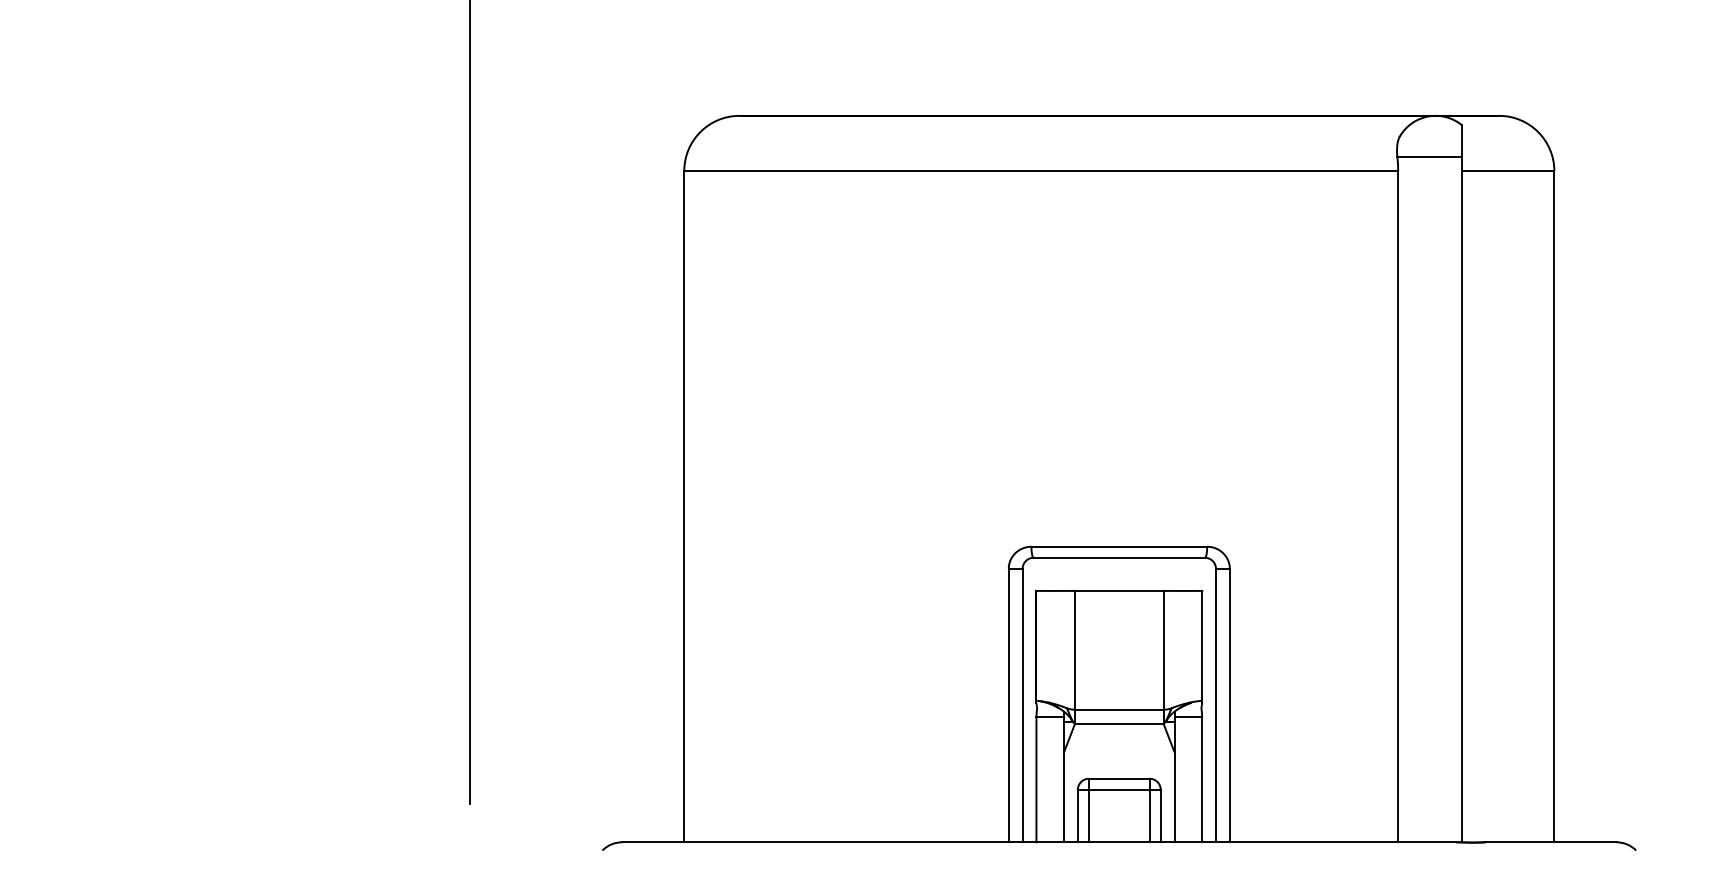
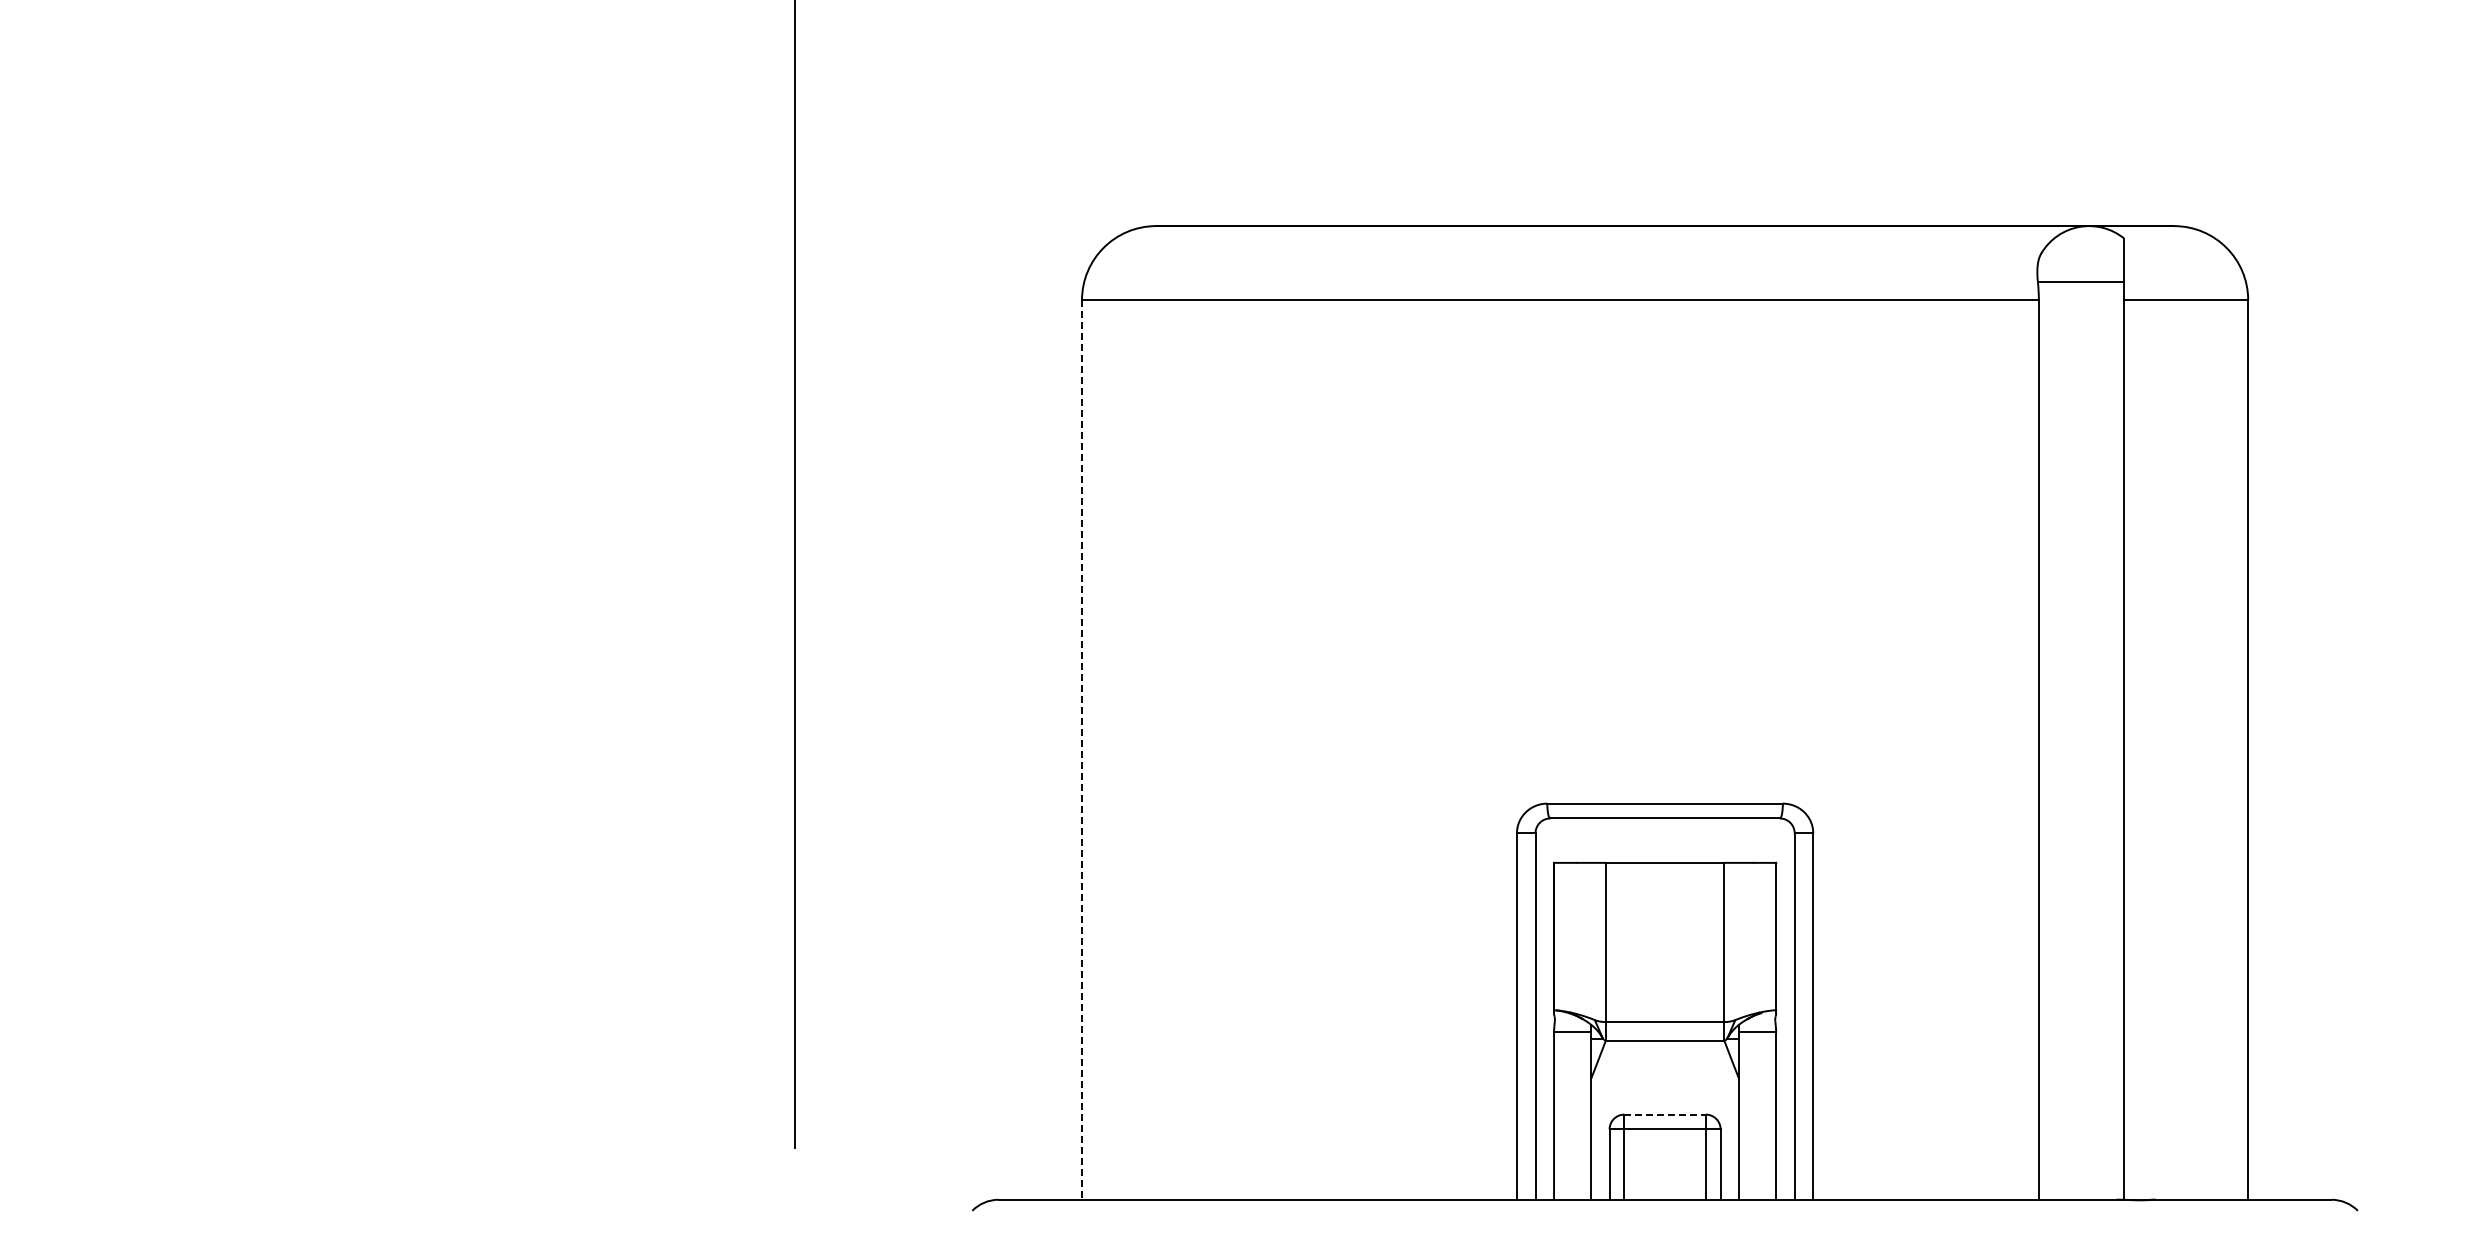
line: (684, 506) -> (1082, 749), solid -> dashed
line: (1119, 778) -> (1665, 1114), solid -> dashed

